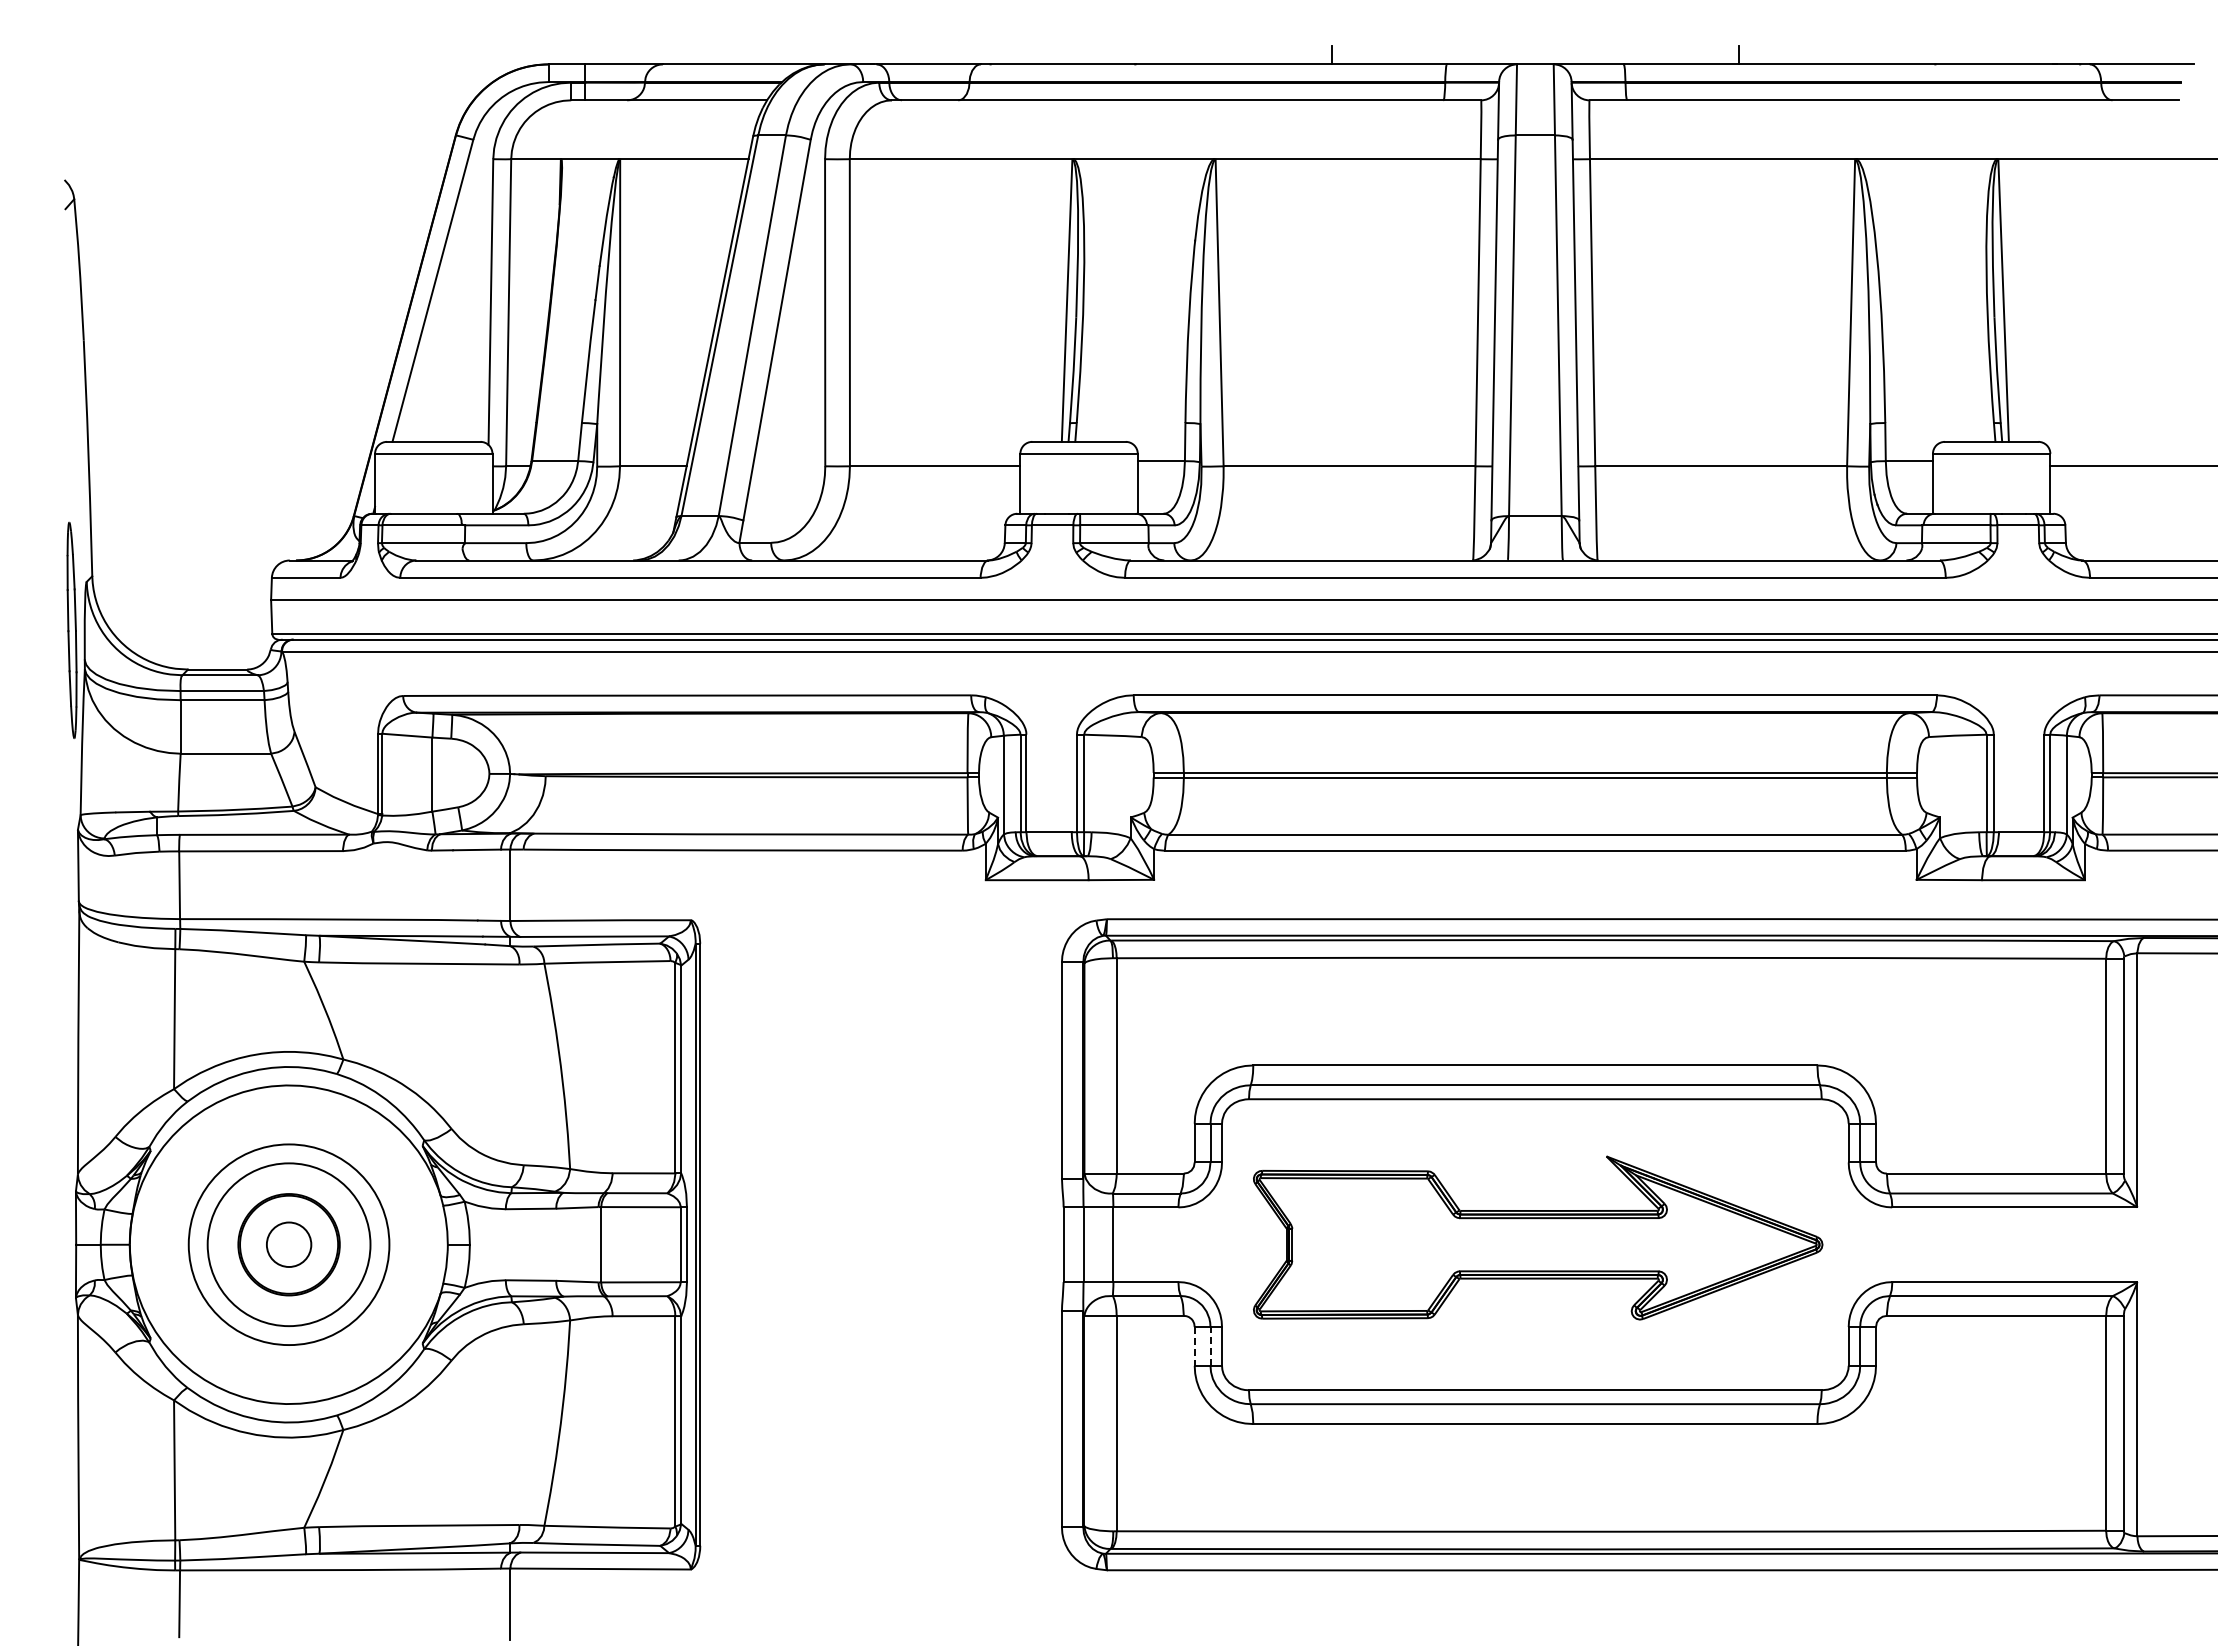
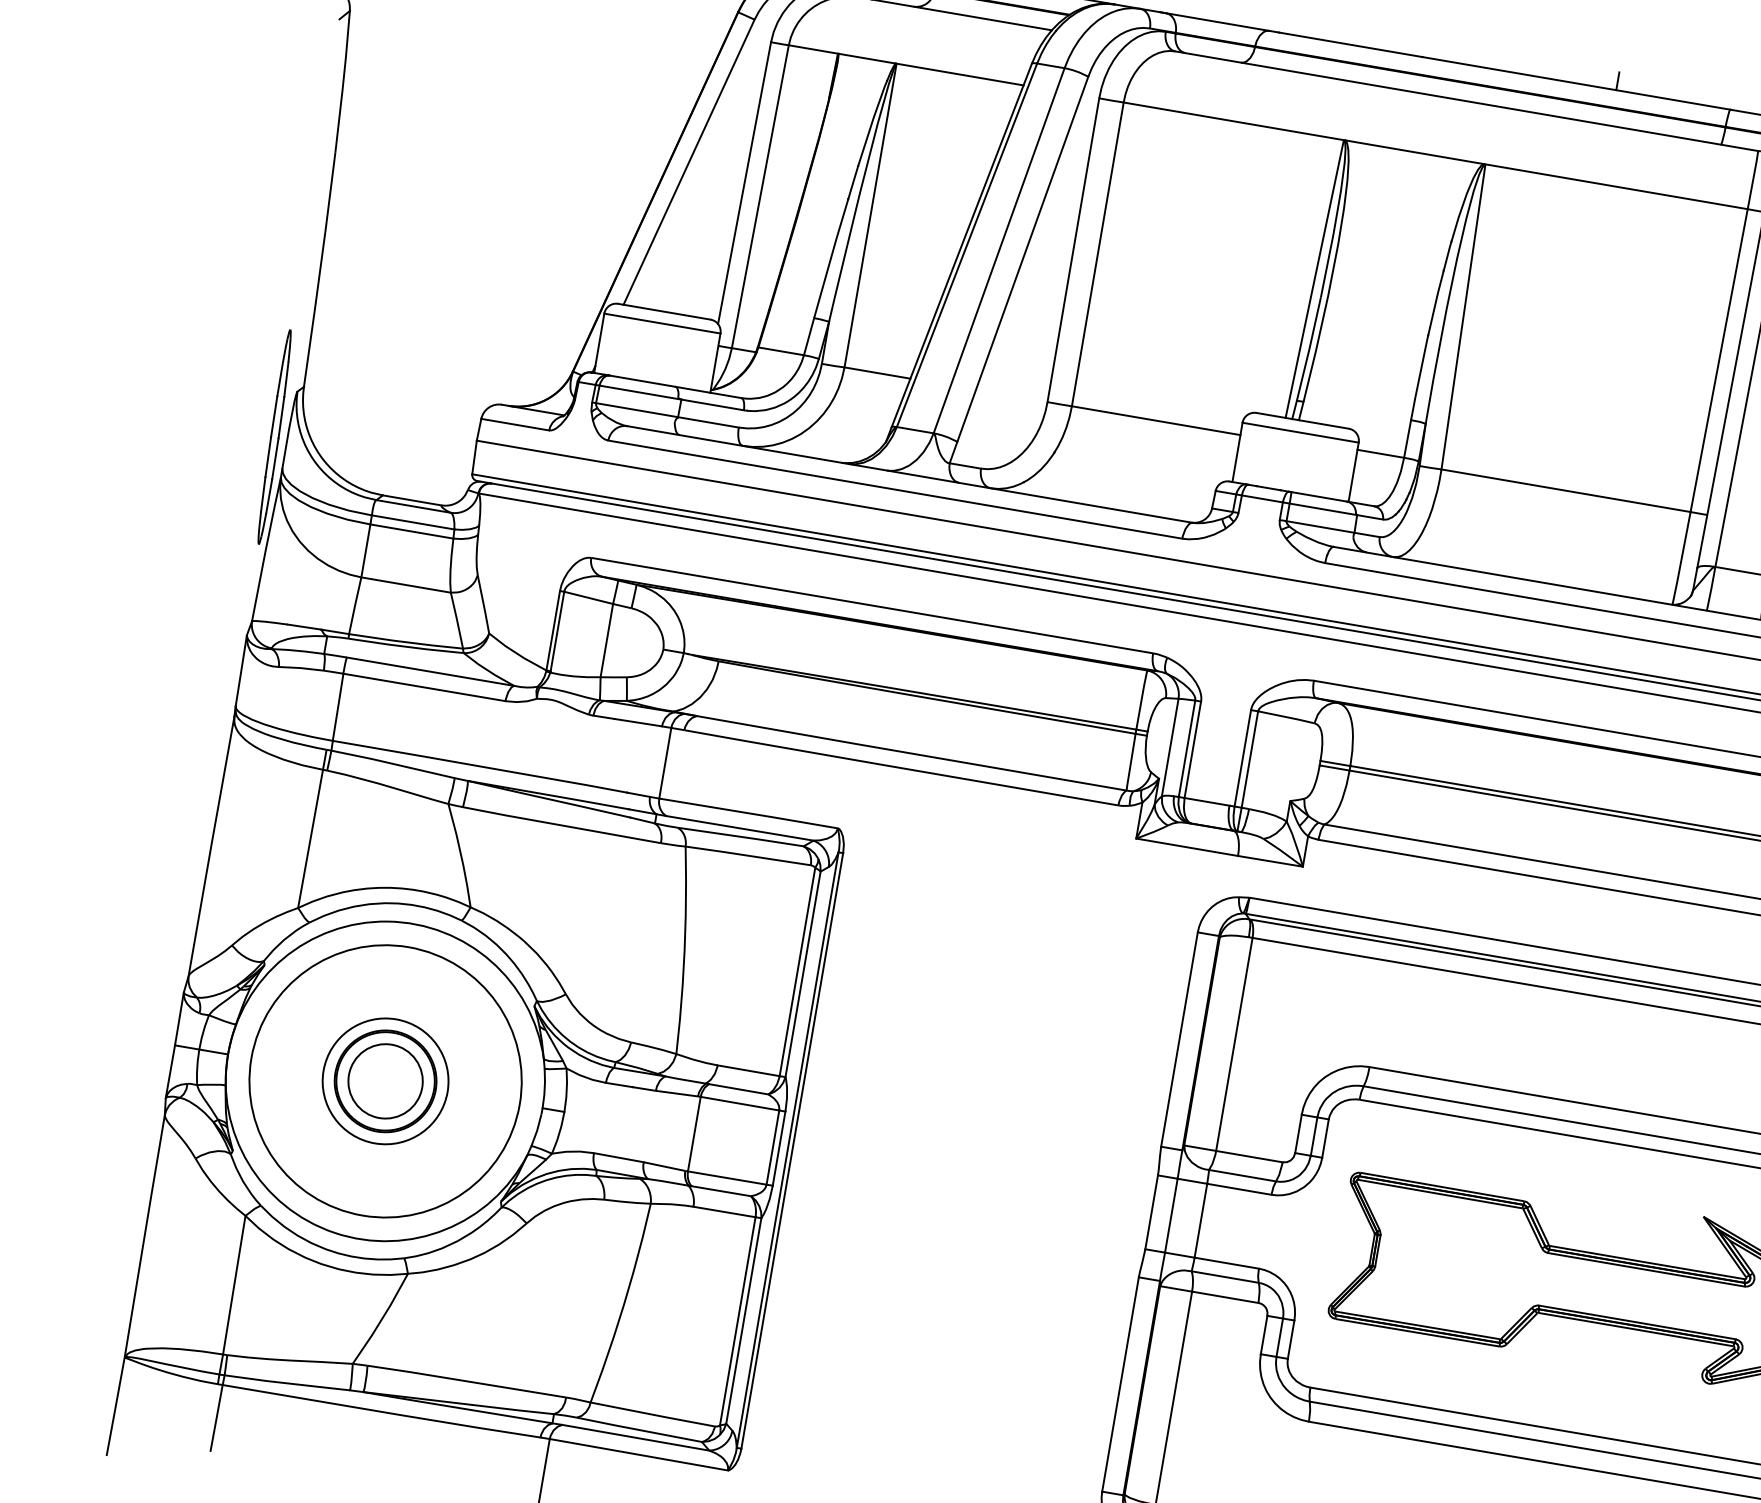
circle: (288, 1244) -> (385, 1081), size x0.62
circle: (288, 1244) -> (385, 1081), size x1.67
circle: (289, 1244) -> (386, 1081), size x1.67
line: (1210, 1345) -> (1279, 1336), dashed -> solid
line: (1194, 1346) -> (1263, 1335), dashed -> solid

